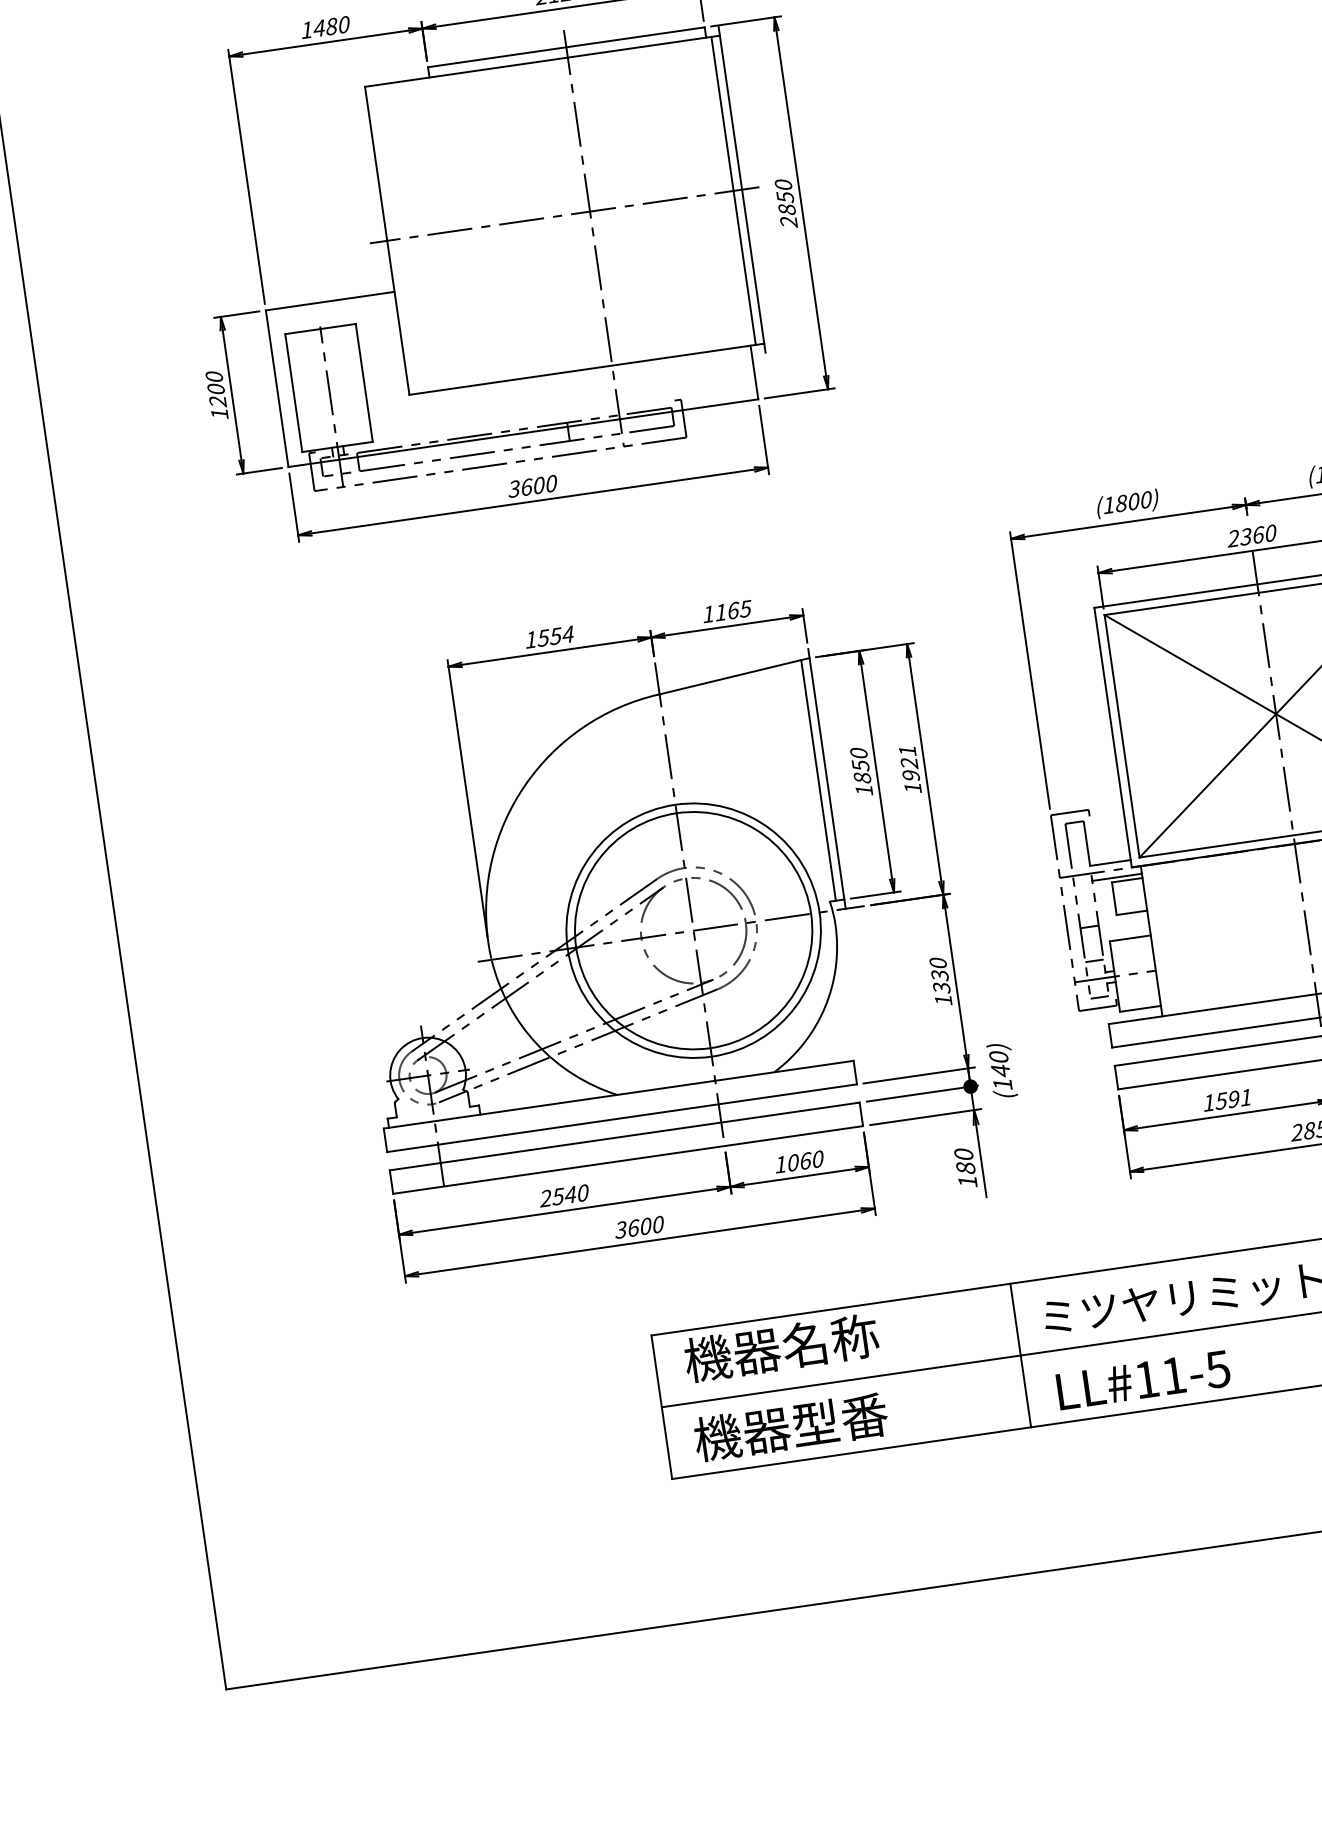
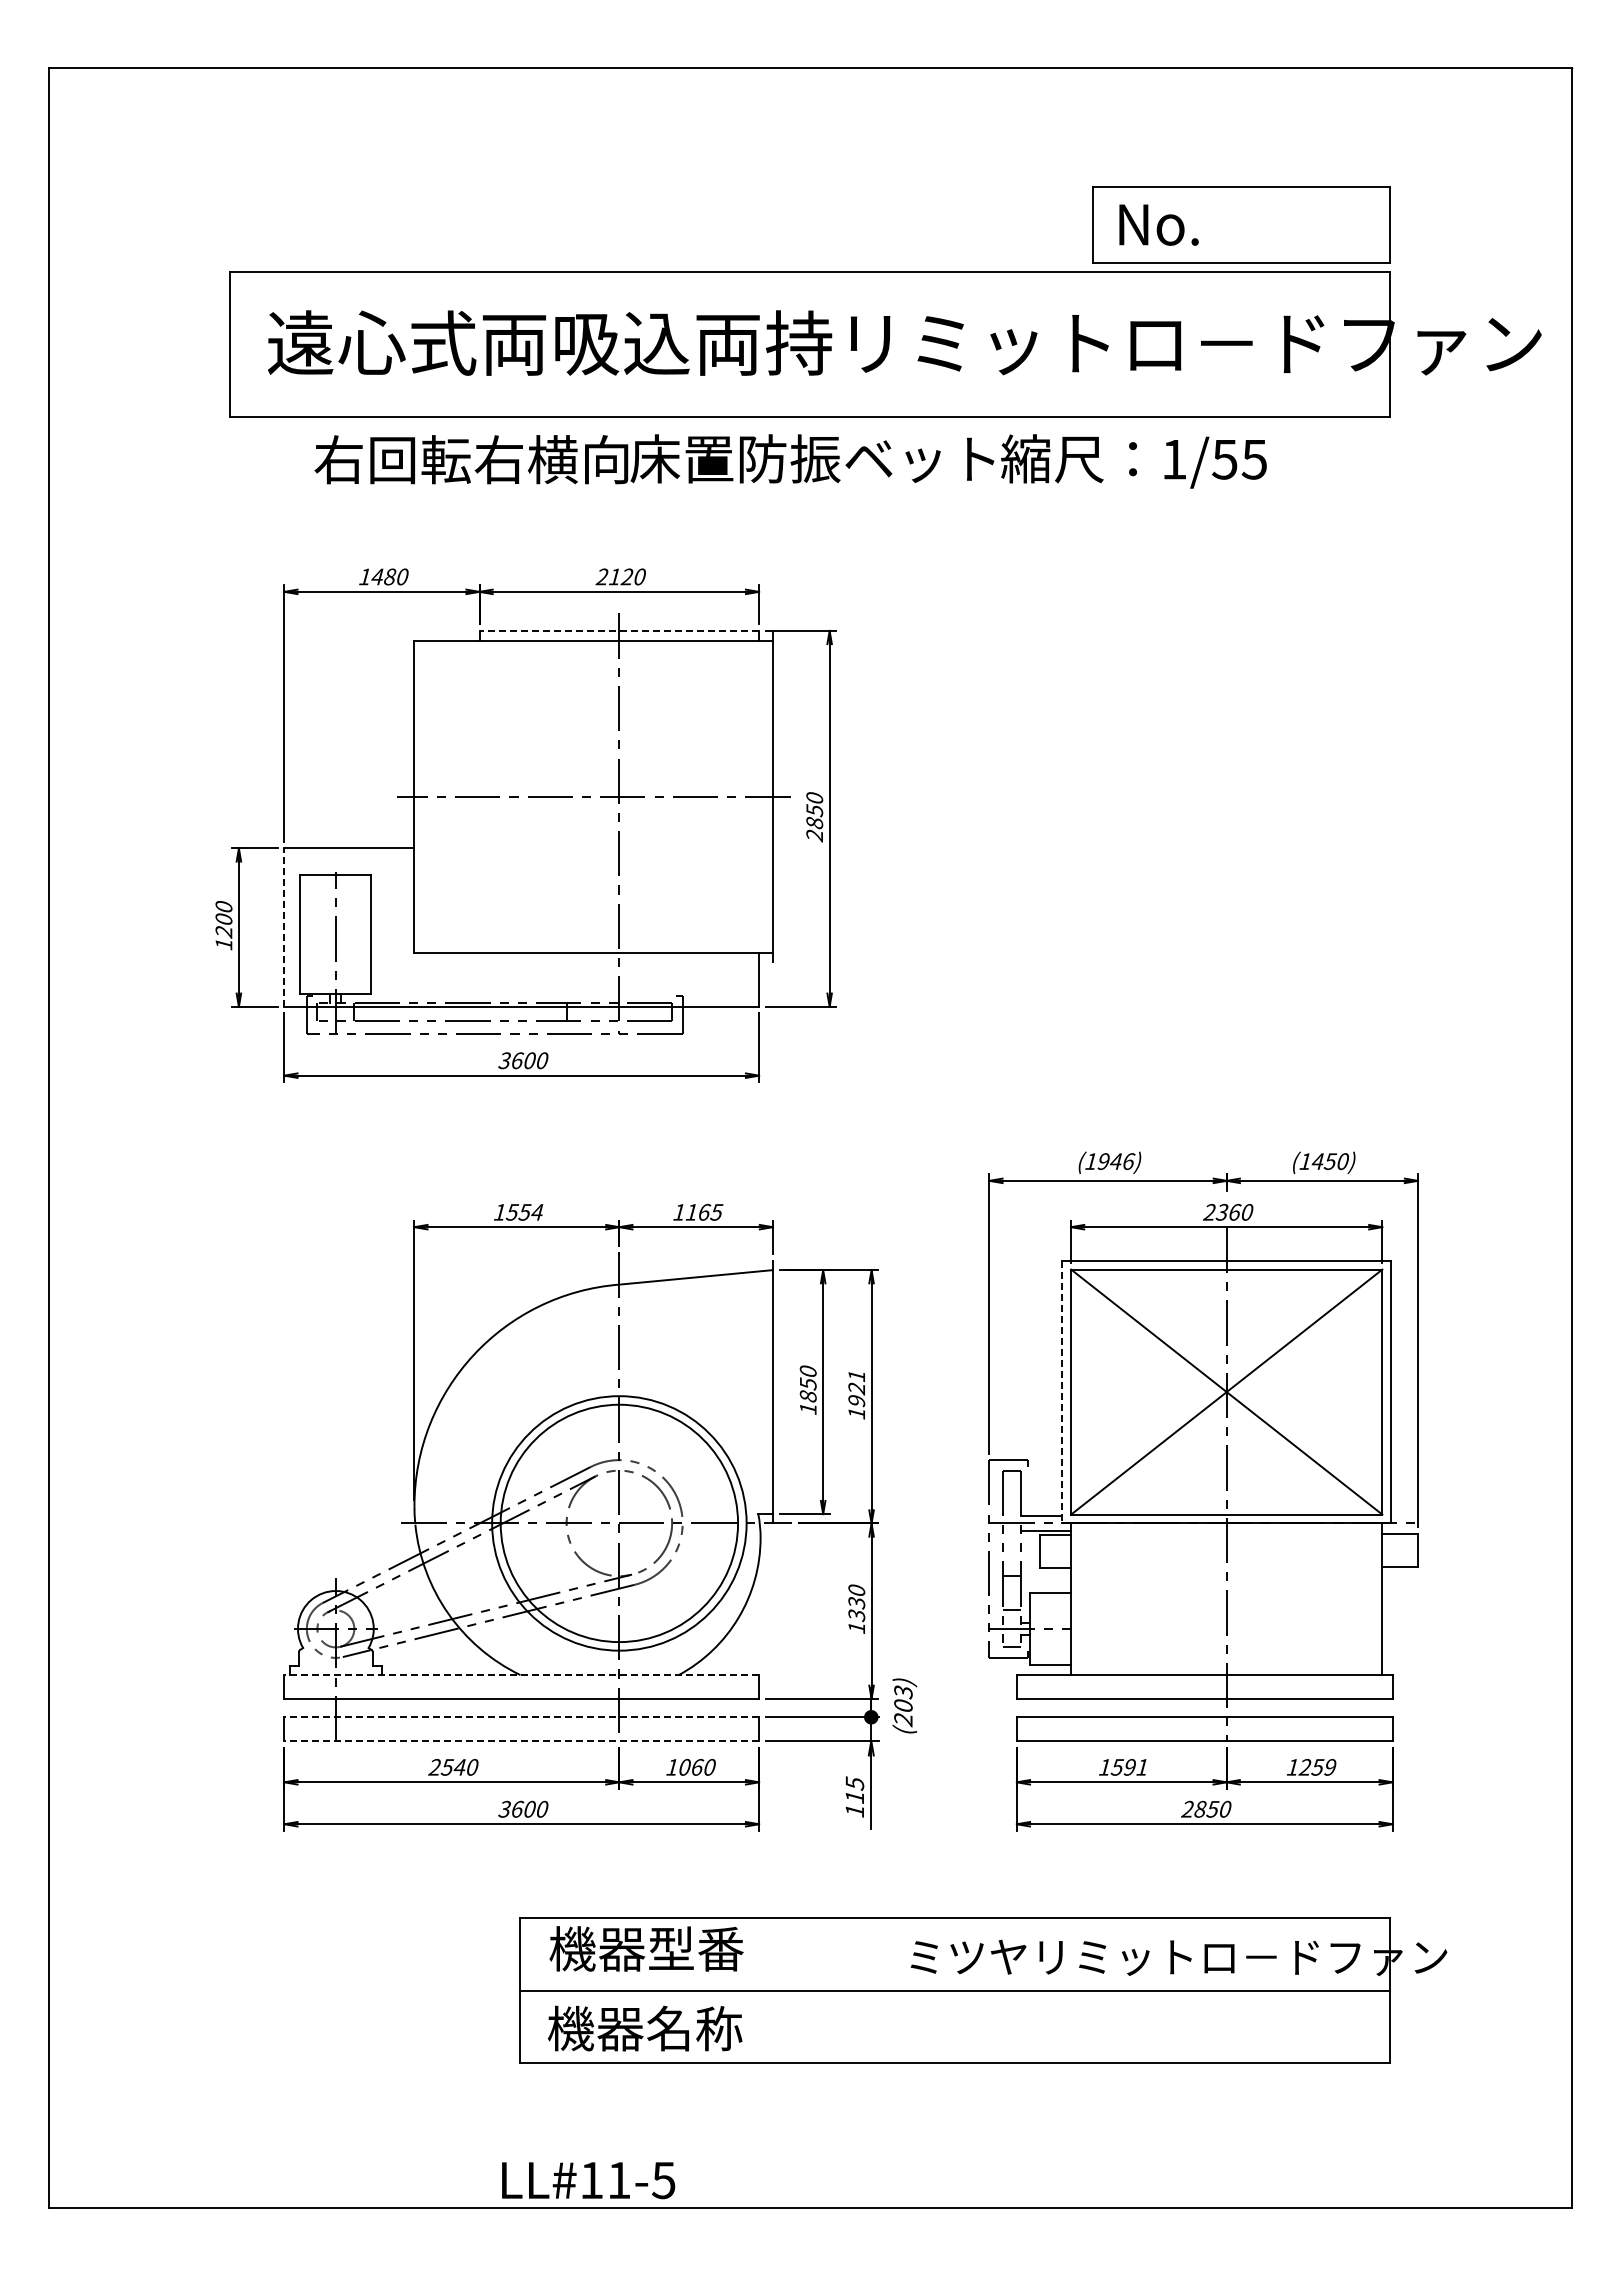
line: (566, 46) -> (619, 630), solid -> dashed
line: (733, 190) -> (764, 796), removed
line: (277, 388) -> (284, 927), solid -> dashed
text: (1134, 501) -> (1116, 1161), (1800) -> (1946)
line: (1113, 737) -> (1062, 1392), solid -> dashed
line: (818, 780) -> (764, 1392), removed
text: (1000, 1071) -> (903, 1706), (140) -> (203)
line: (618, 1095) -> (521, 1675), solid -> dashed
line: (624, 1136) -> (521, 1717), solid -> dashed
line: (627, 1159) -> (521, 1740), solid -> dashed
text: (964, 1160) -> (854, 1789), 180 -> 115
text: (829, 1340) -> (695, 1948), 機器名称 -> 機器型番
line: (1020, 1355) -> (882, 1990), removed
text: (1143, 1380) -> (588, 2180), moved
text: (840, 1419) -> (694, 2028), 機器型番 -> 機器名称

